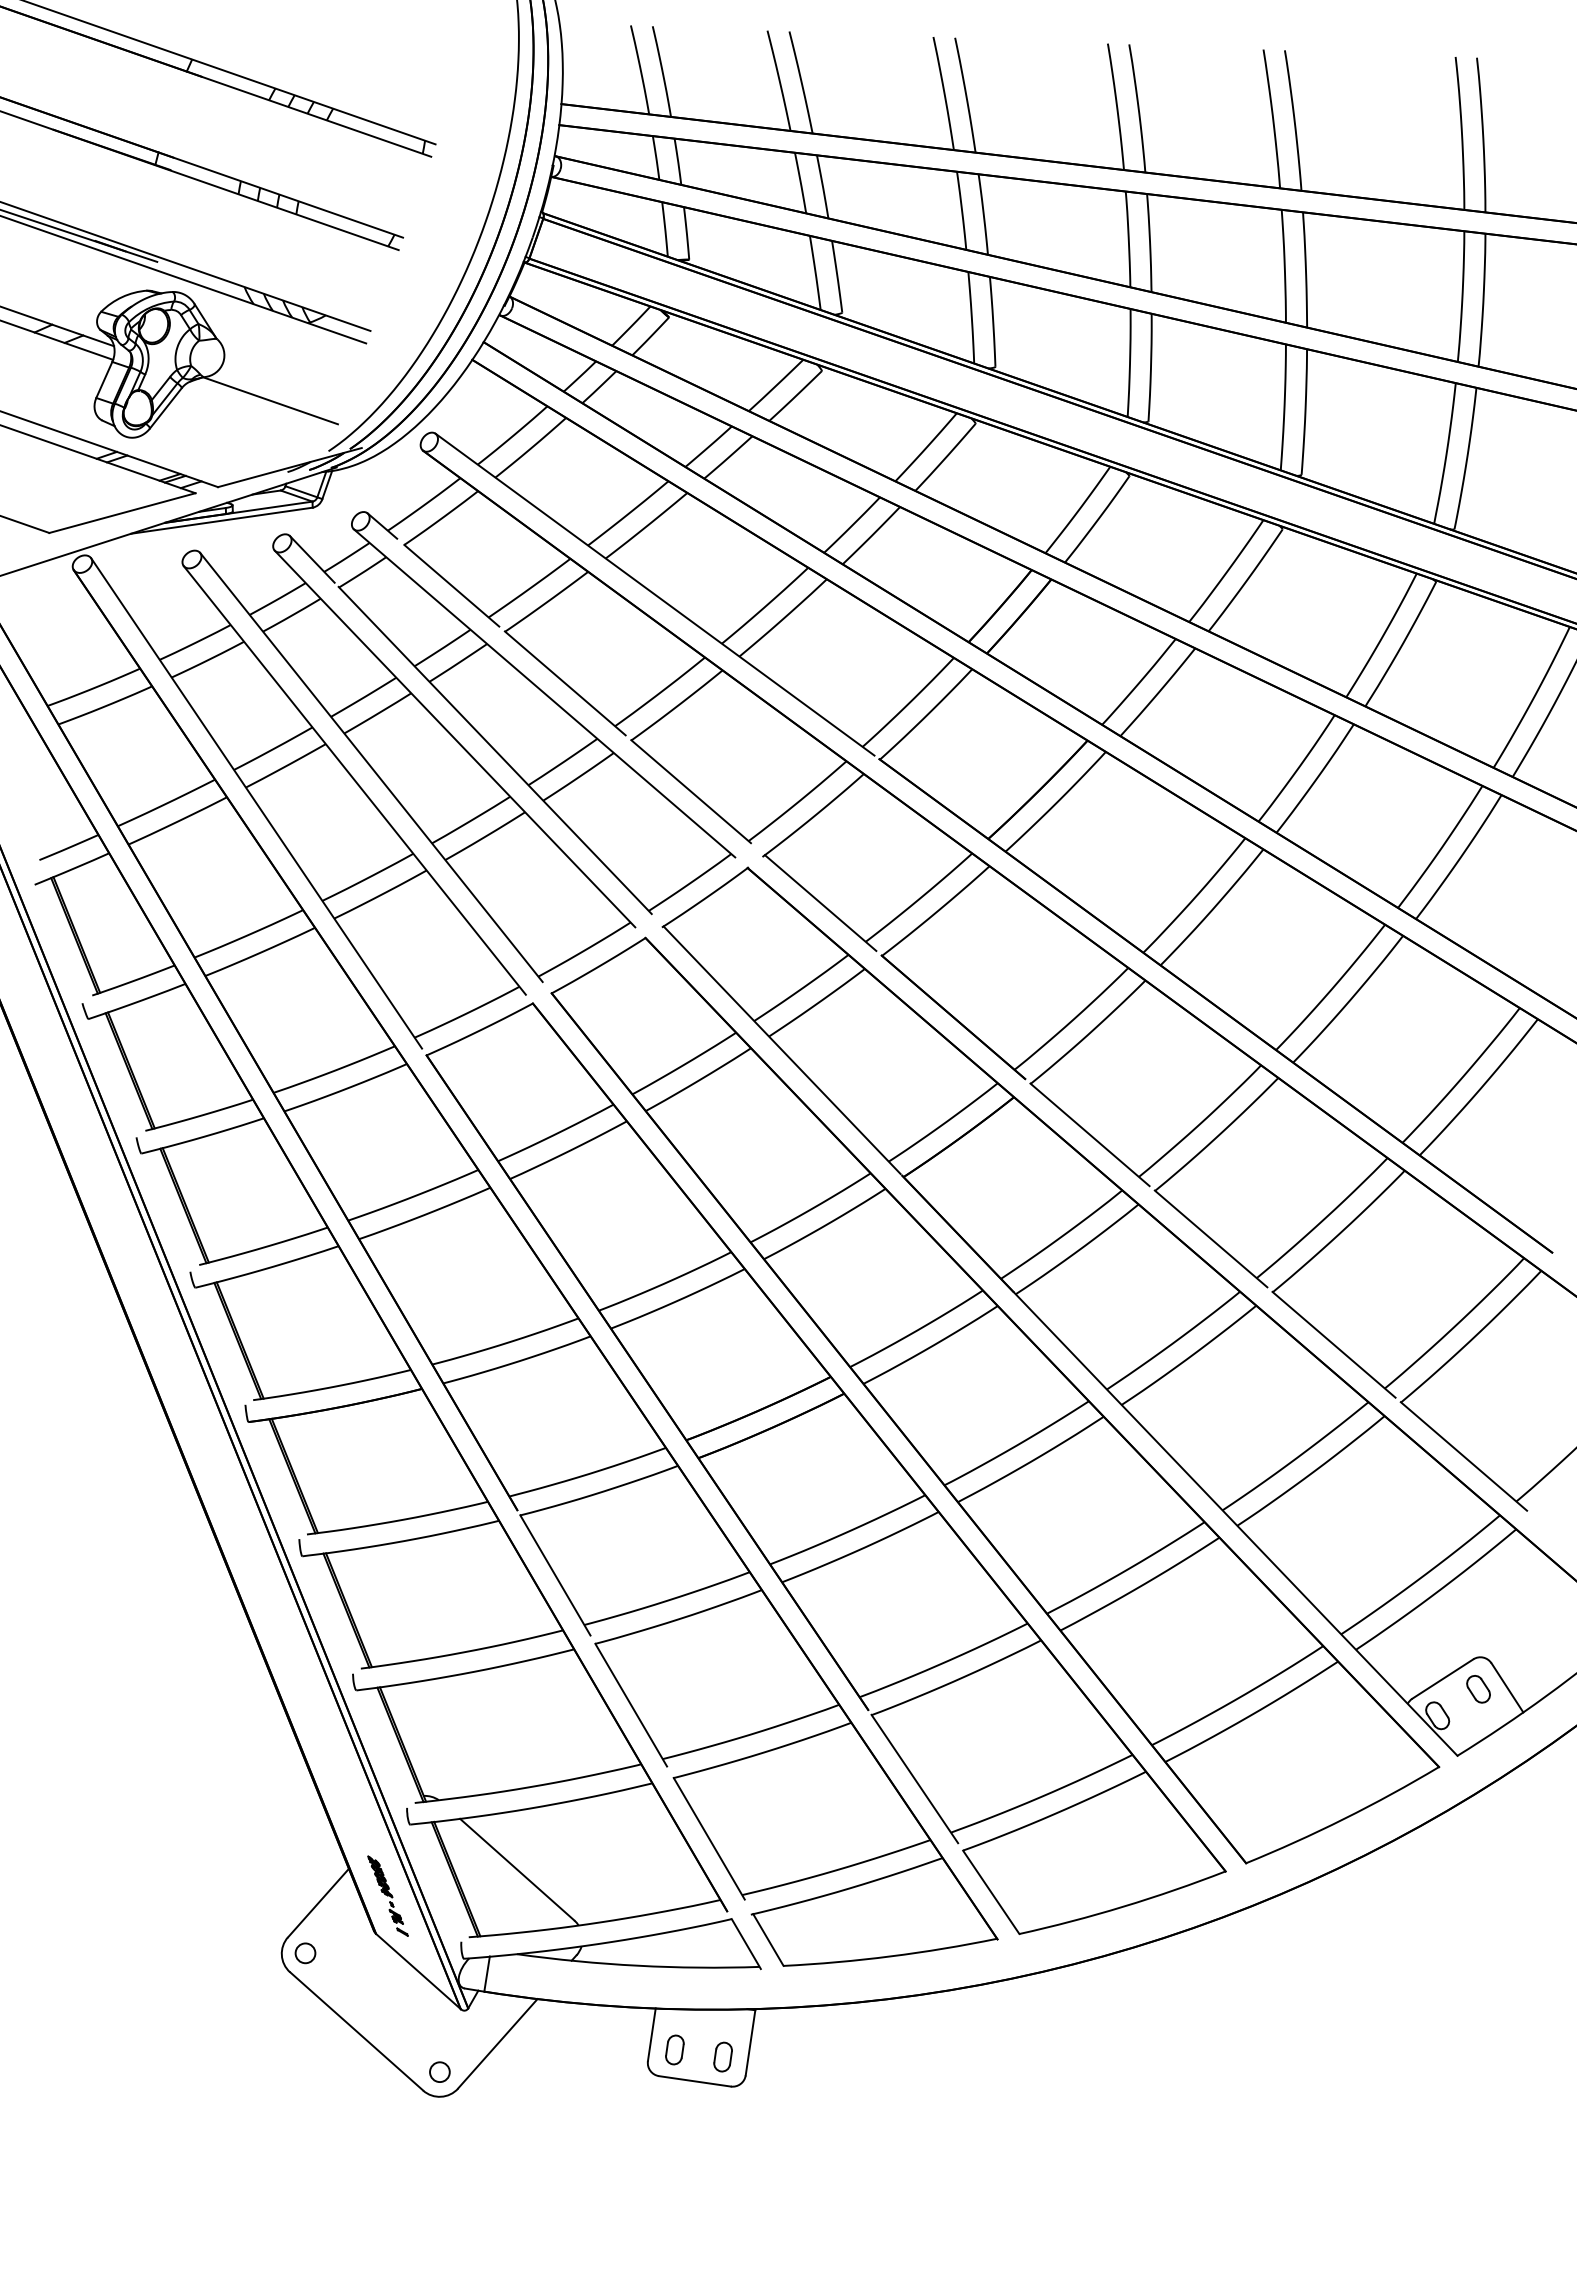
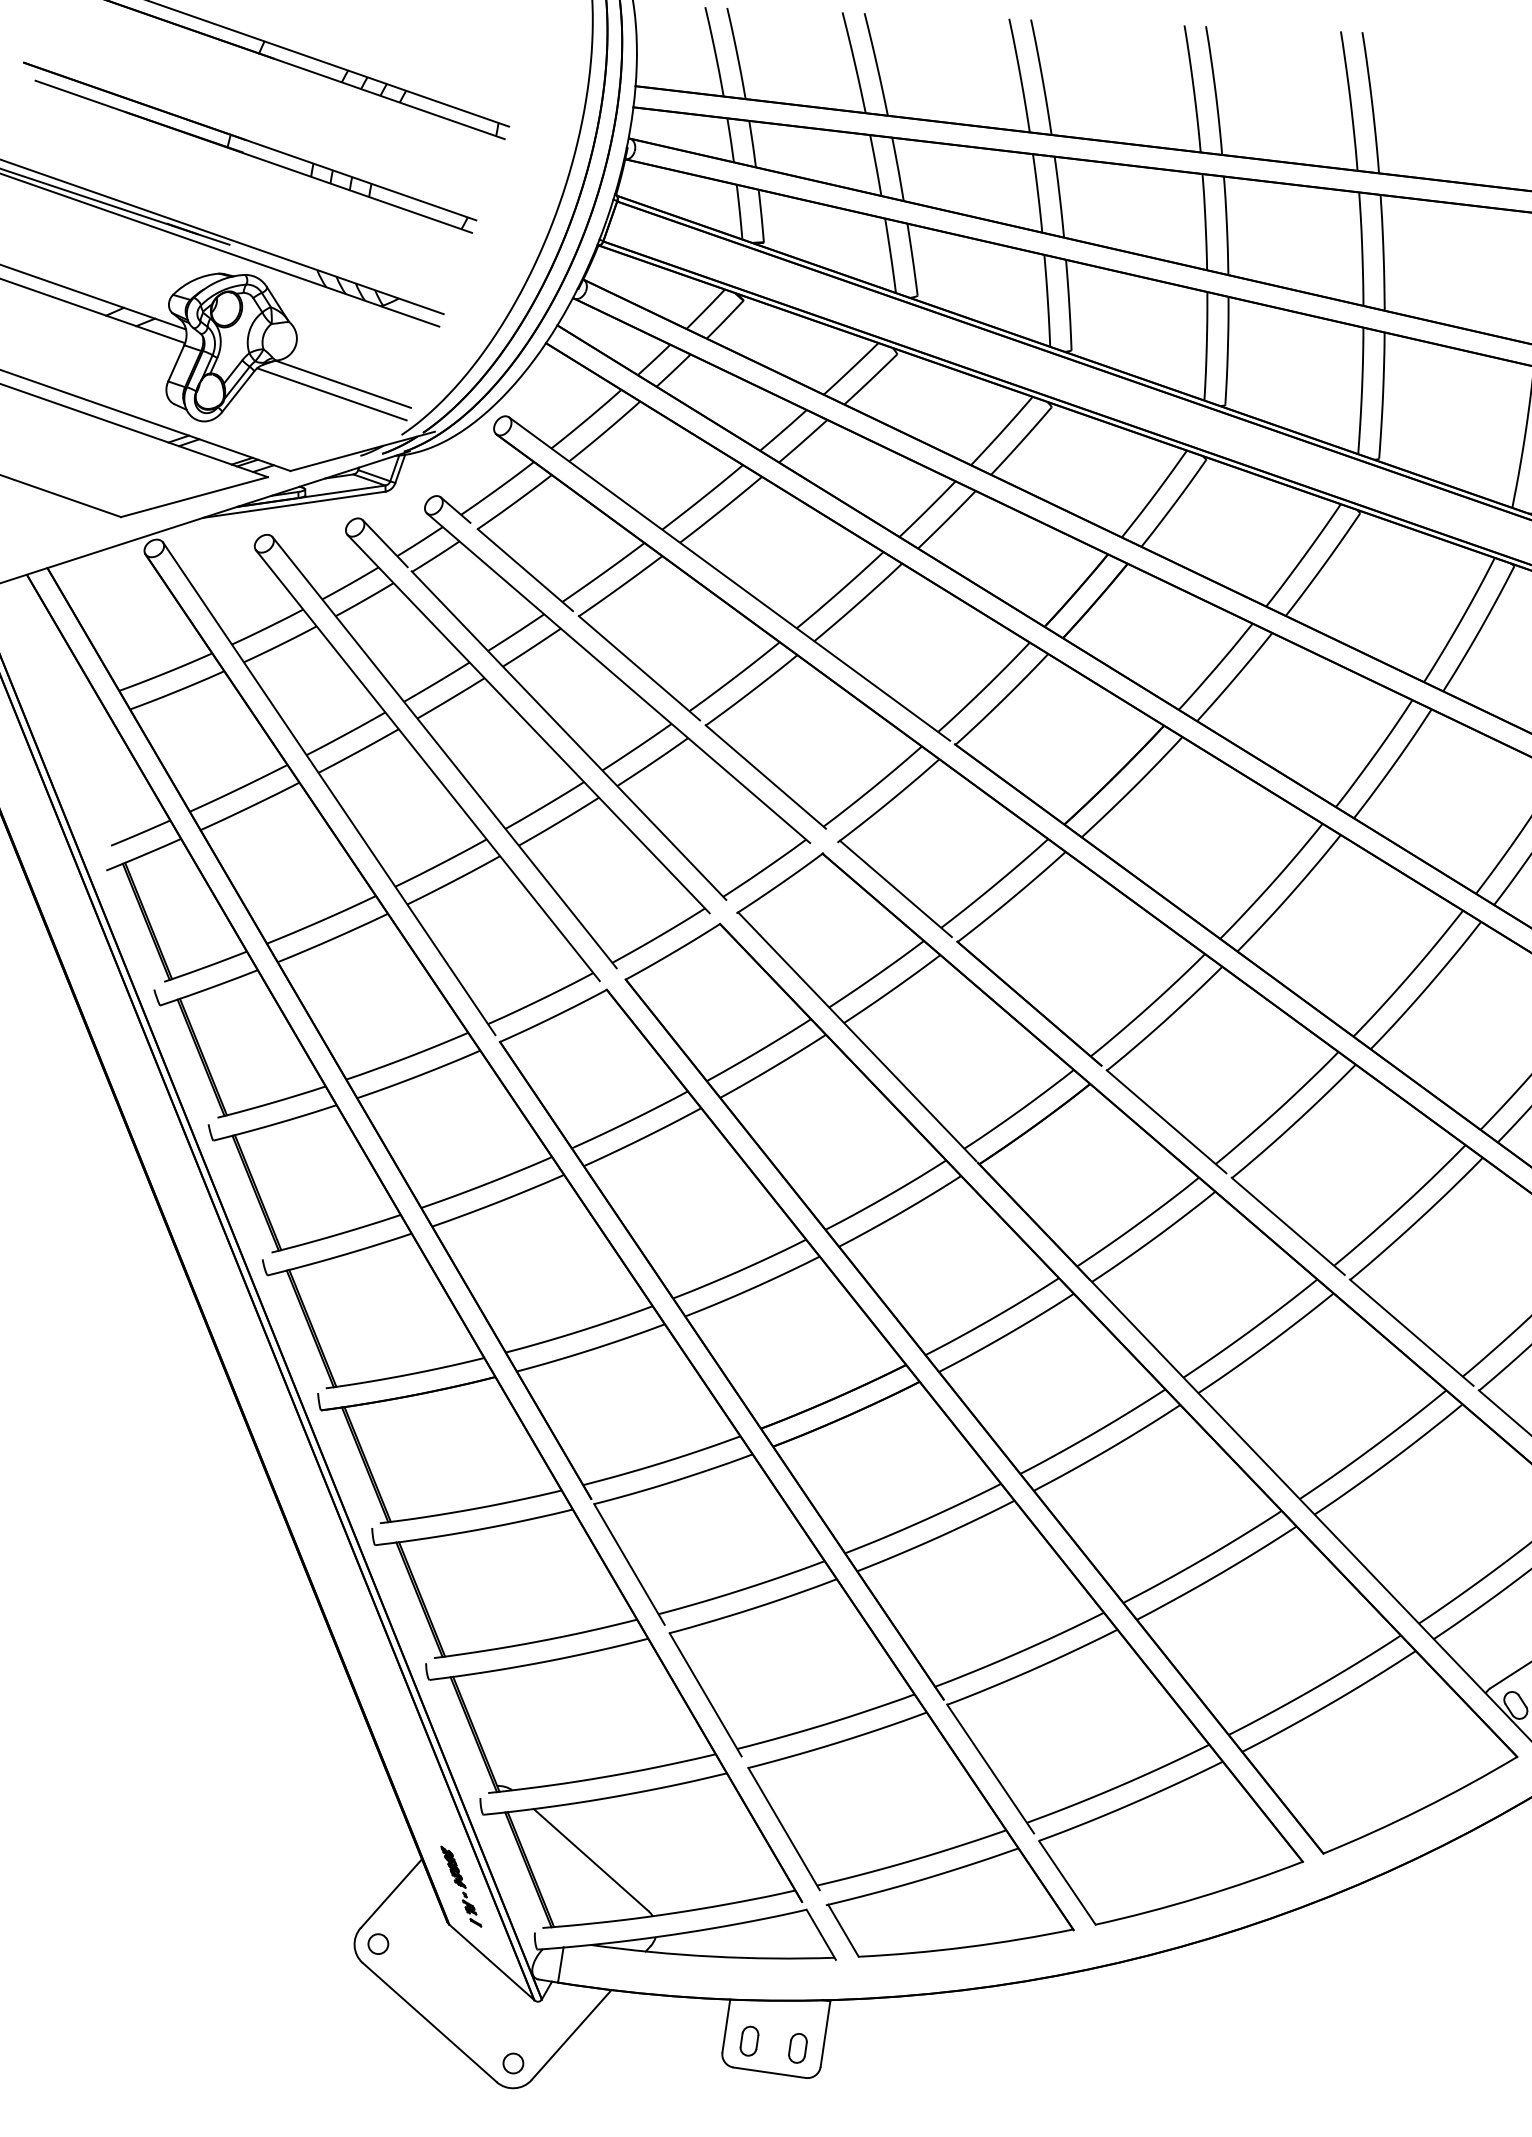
line: (258, 410) -> (331, 394), added

